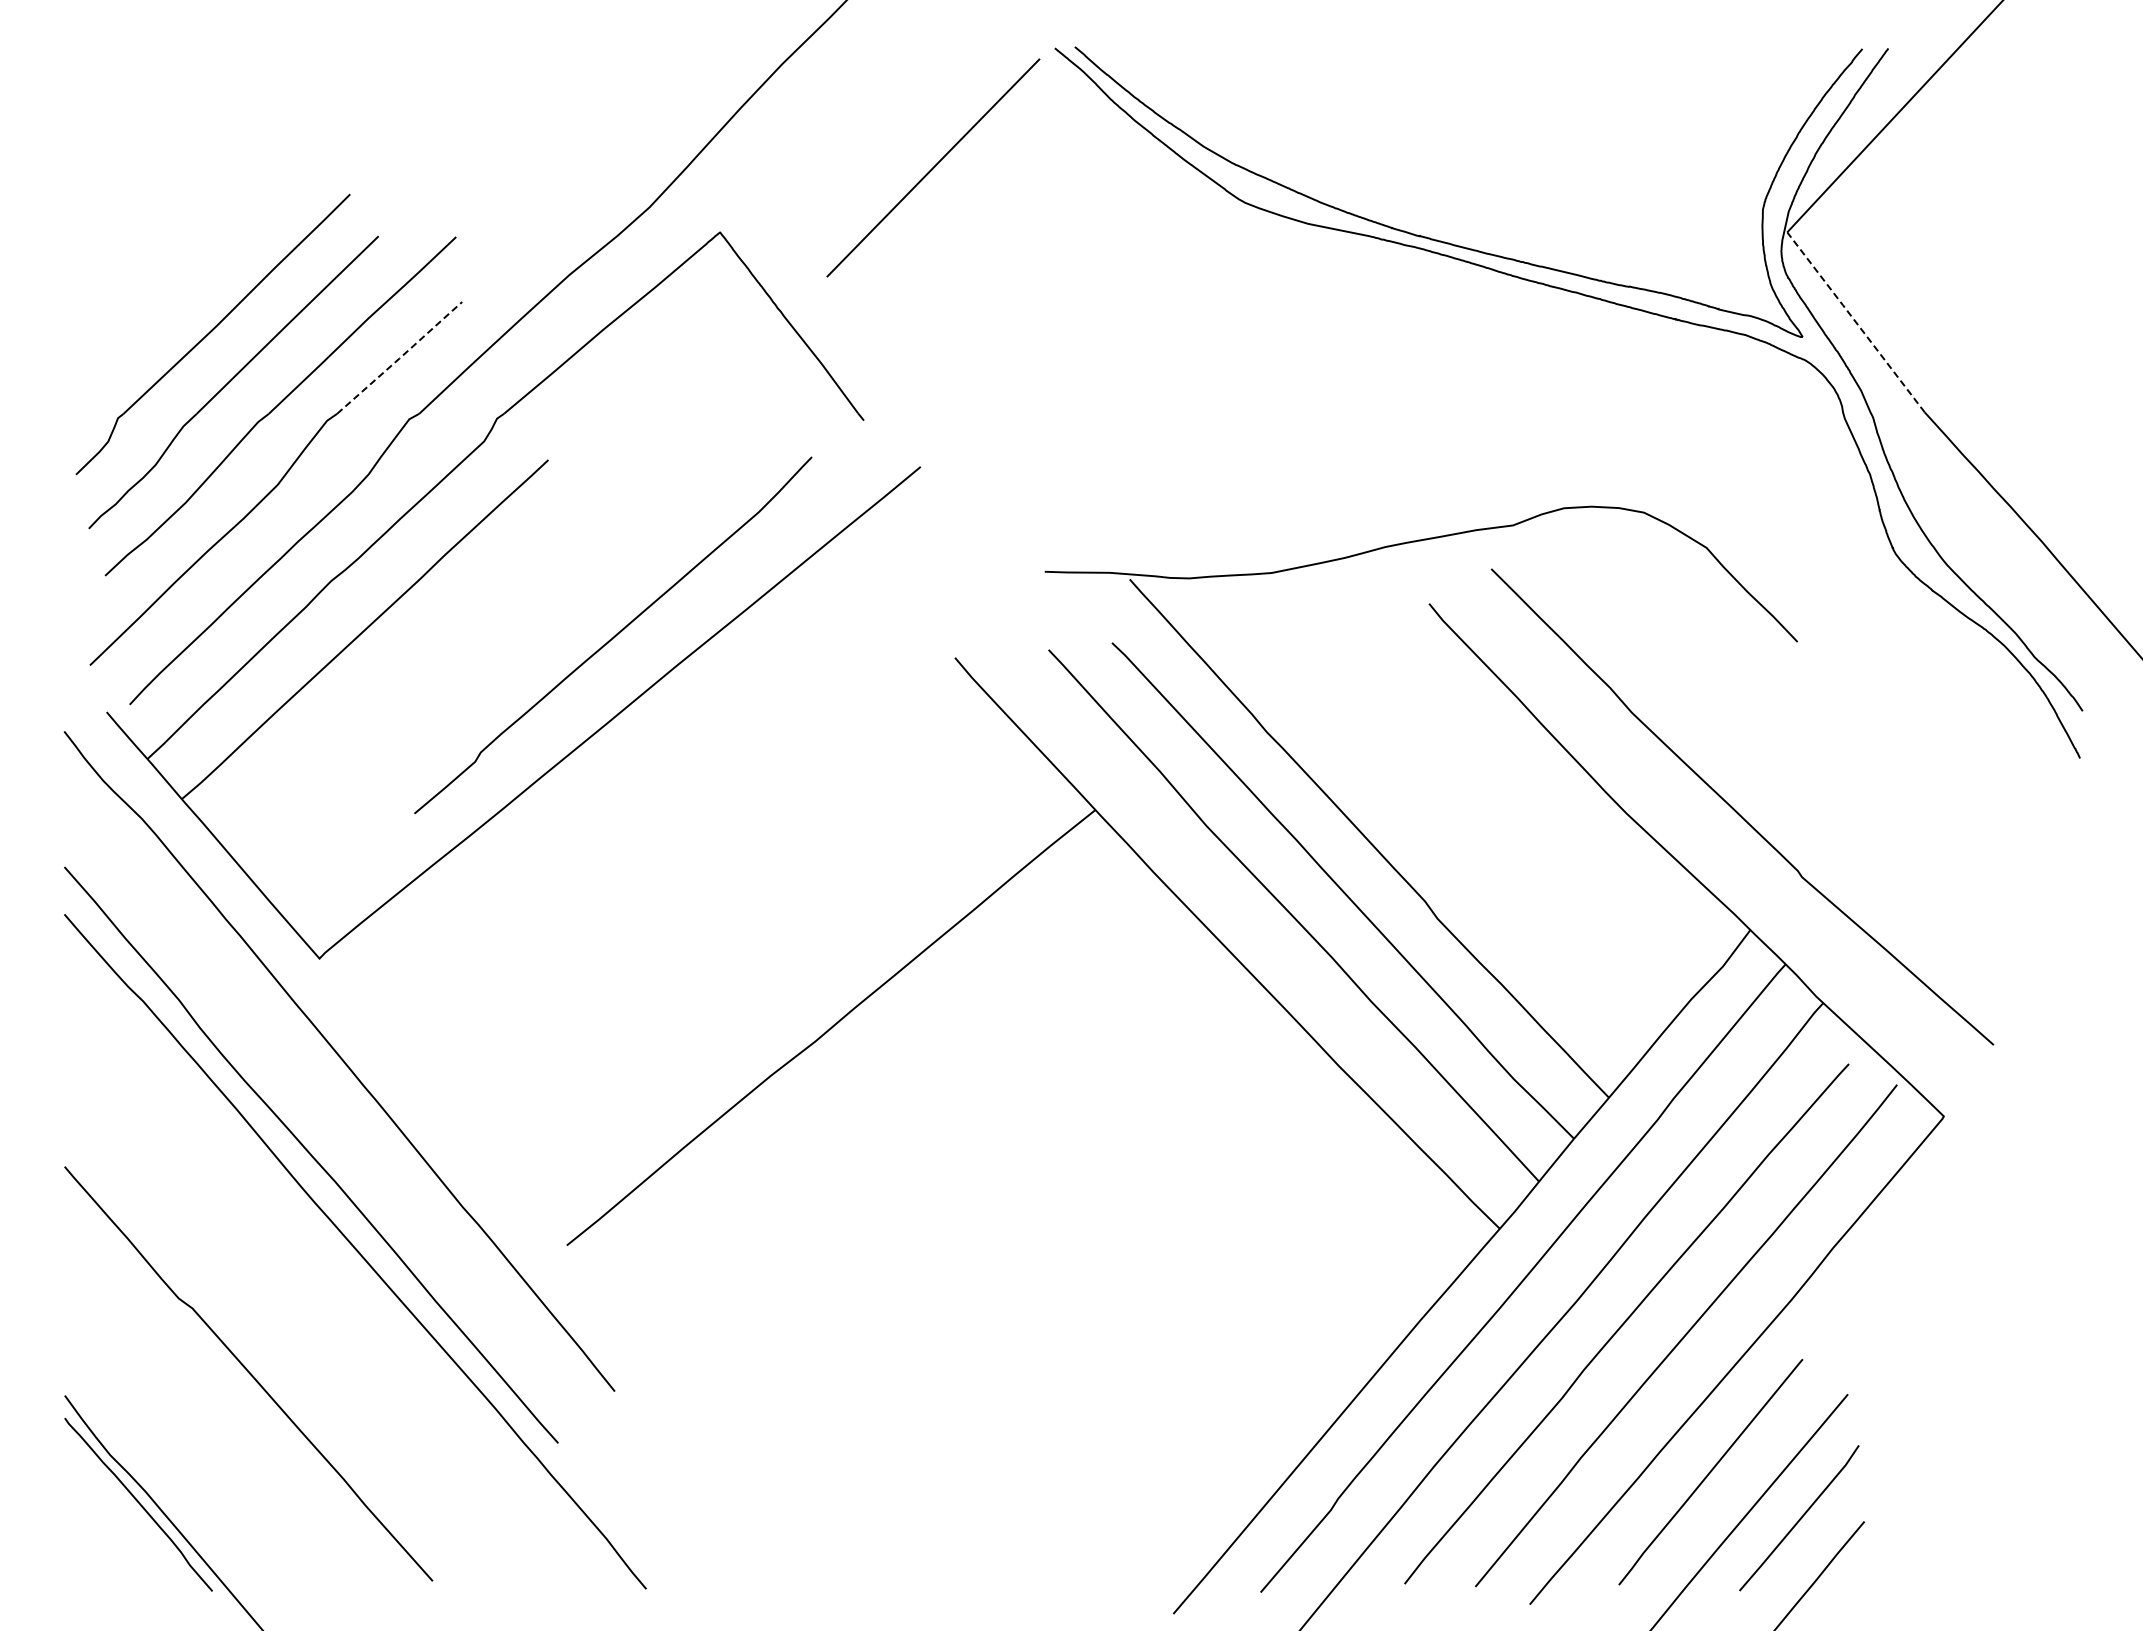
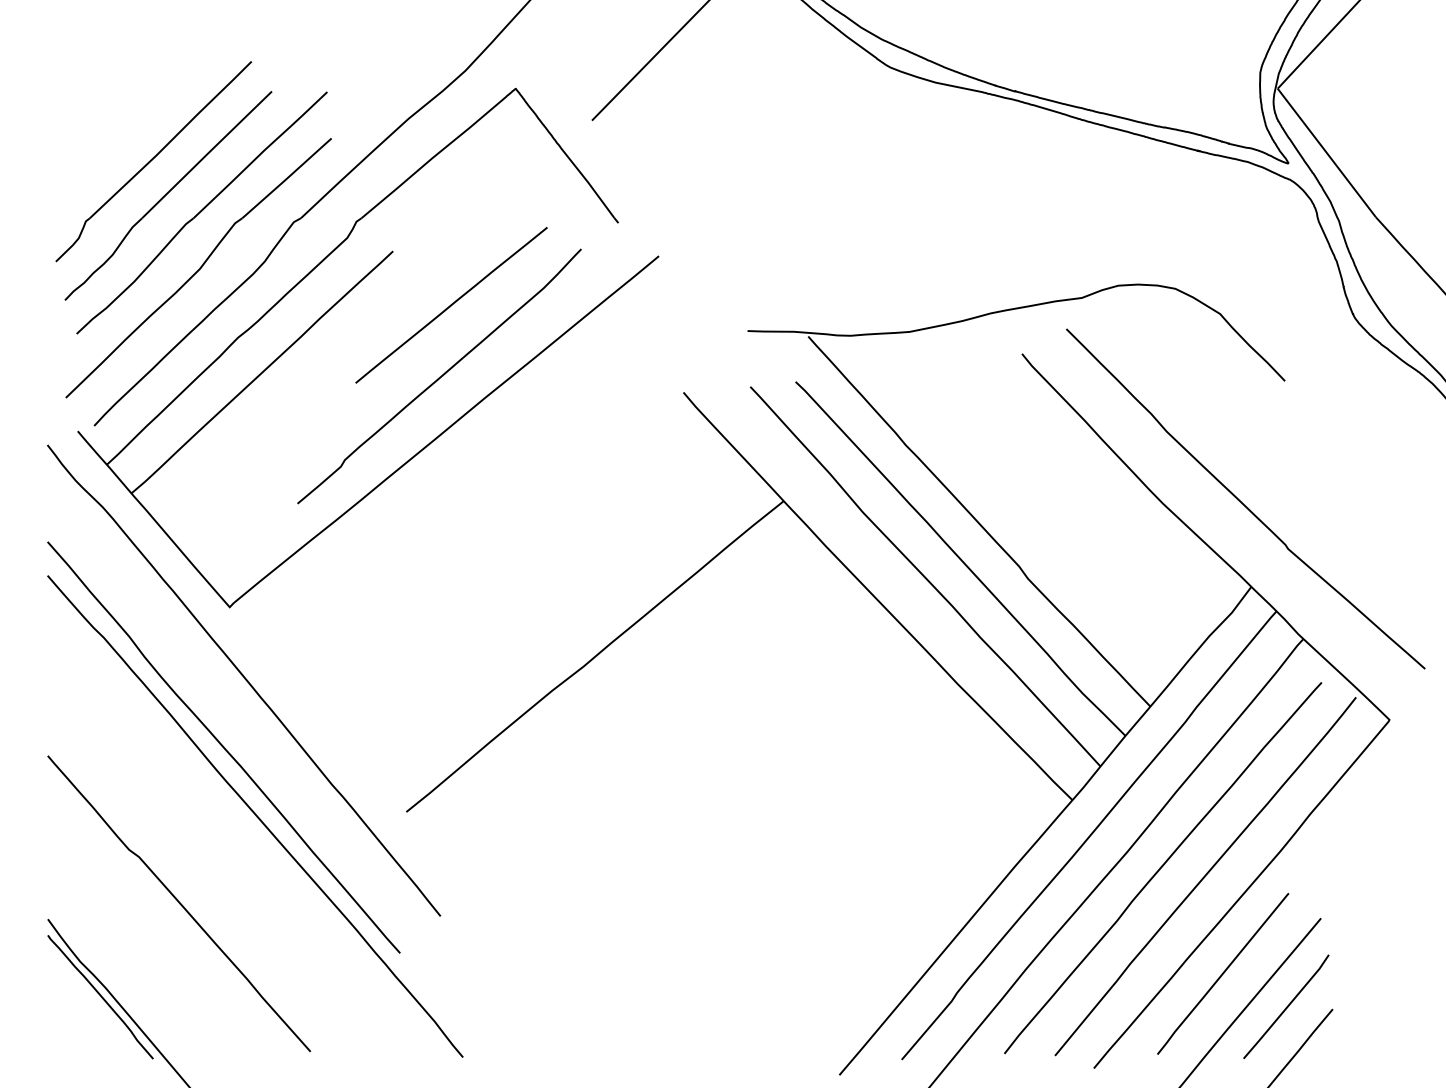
line: (1855, 321) -> (1326, 152), dashed -> solid
line: (400, 357) -> (287, 178), dashed -> solid
line: (629, 535) -> (451, 305), added

